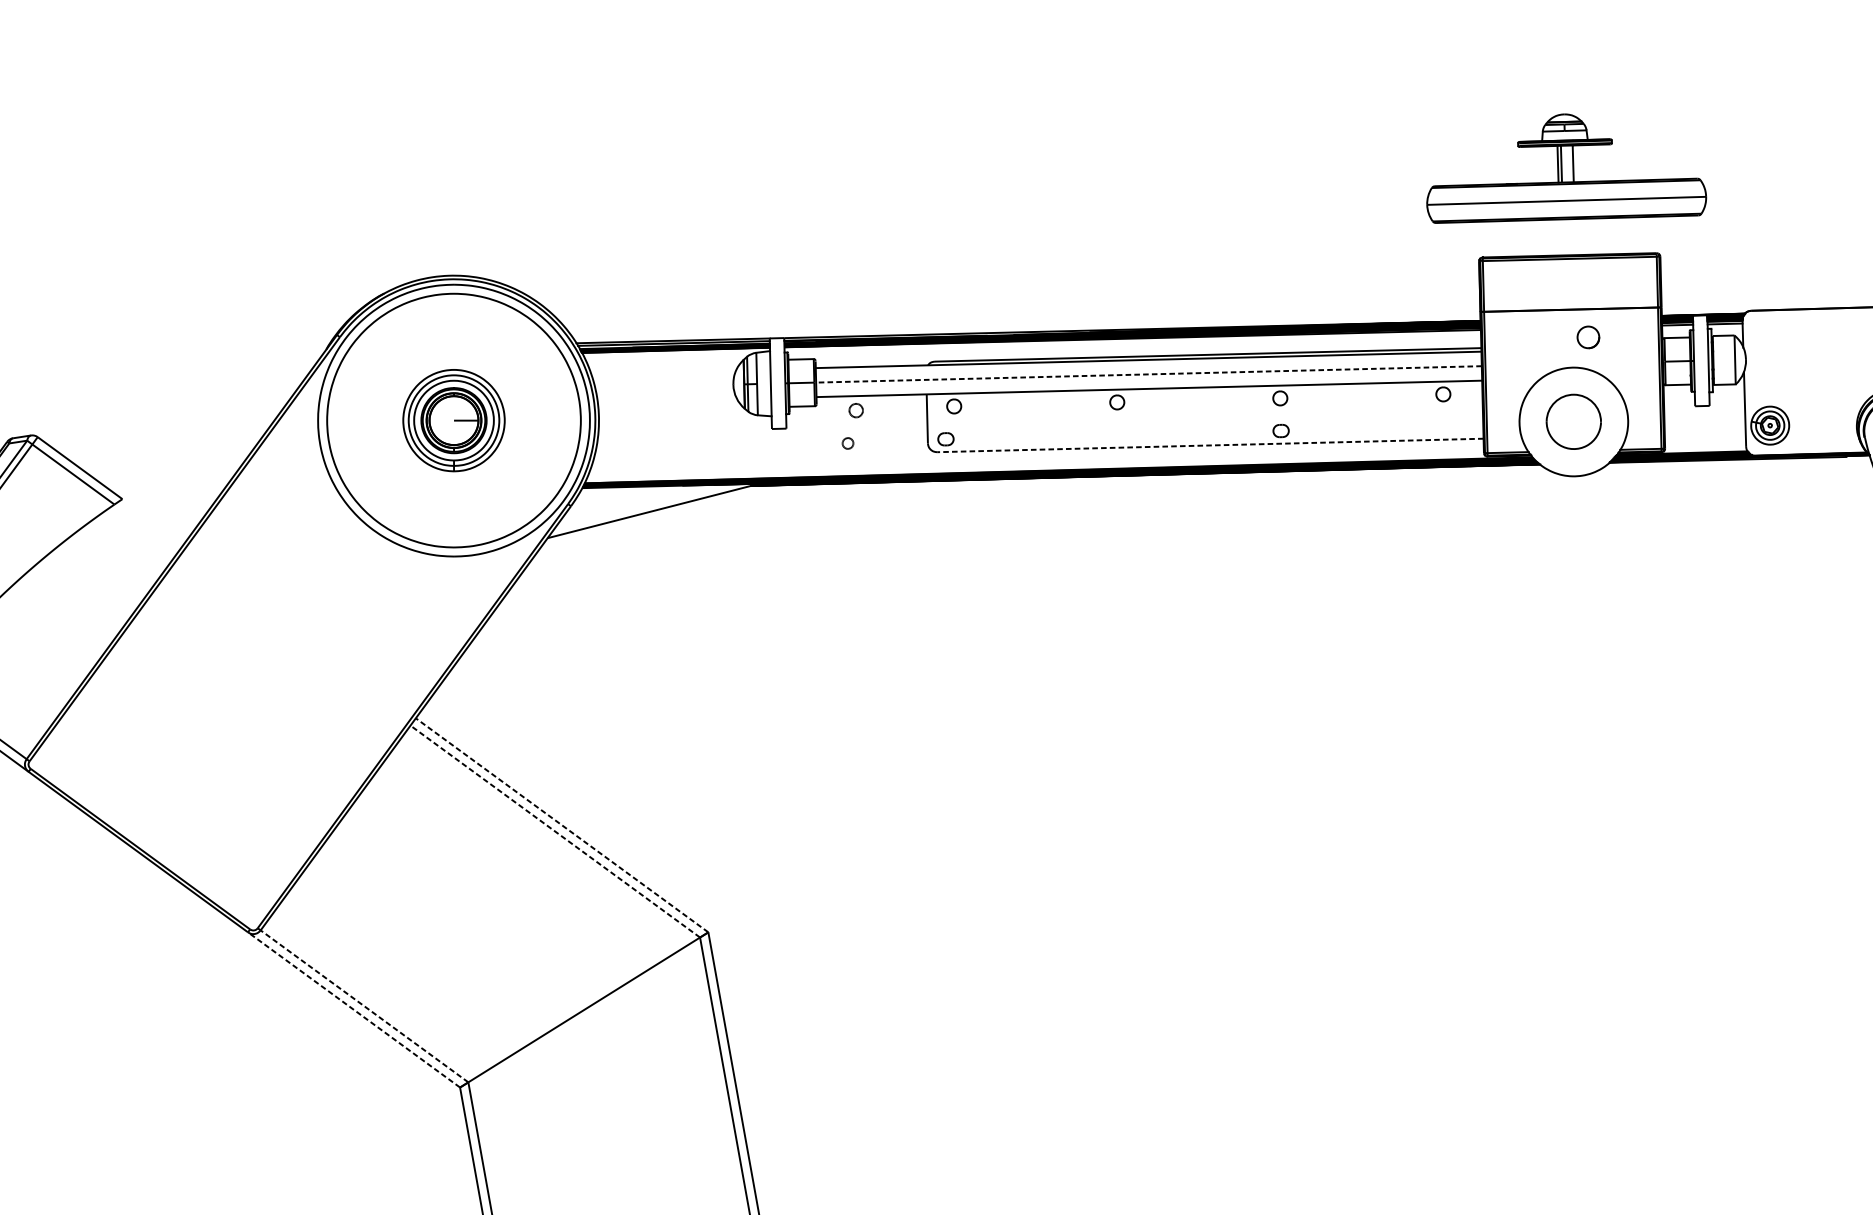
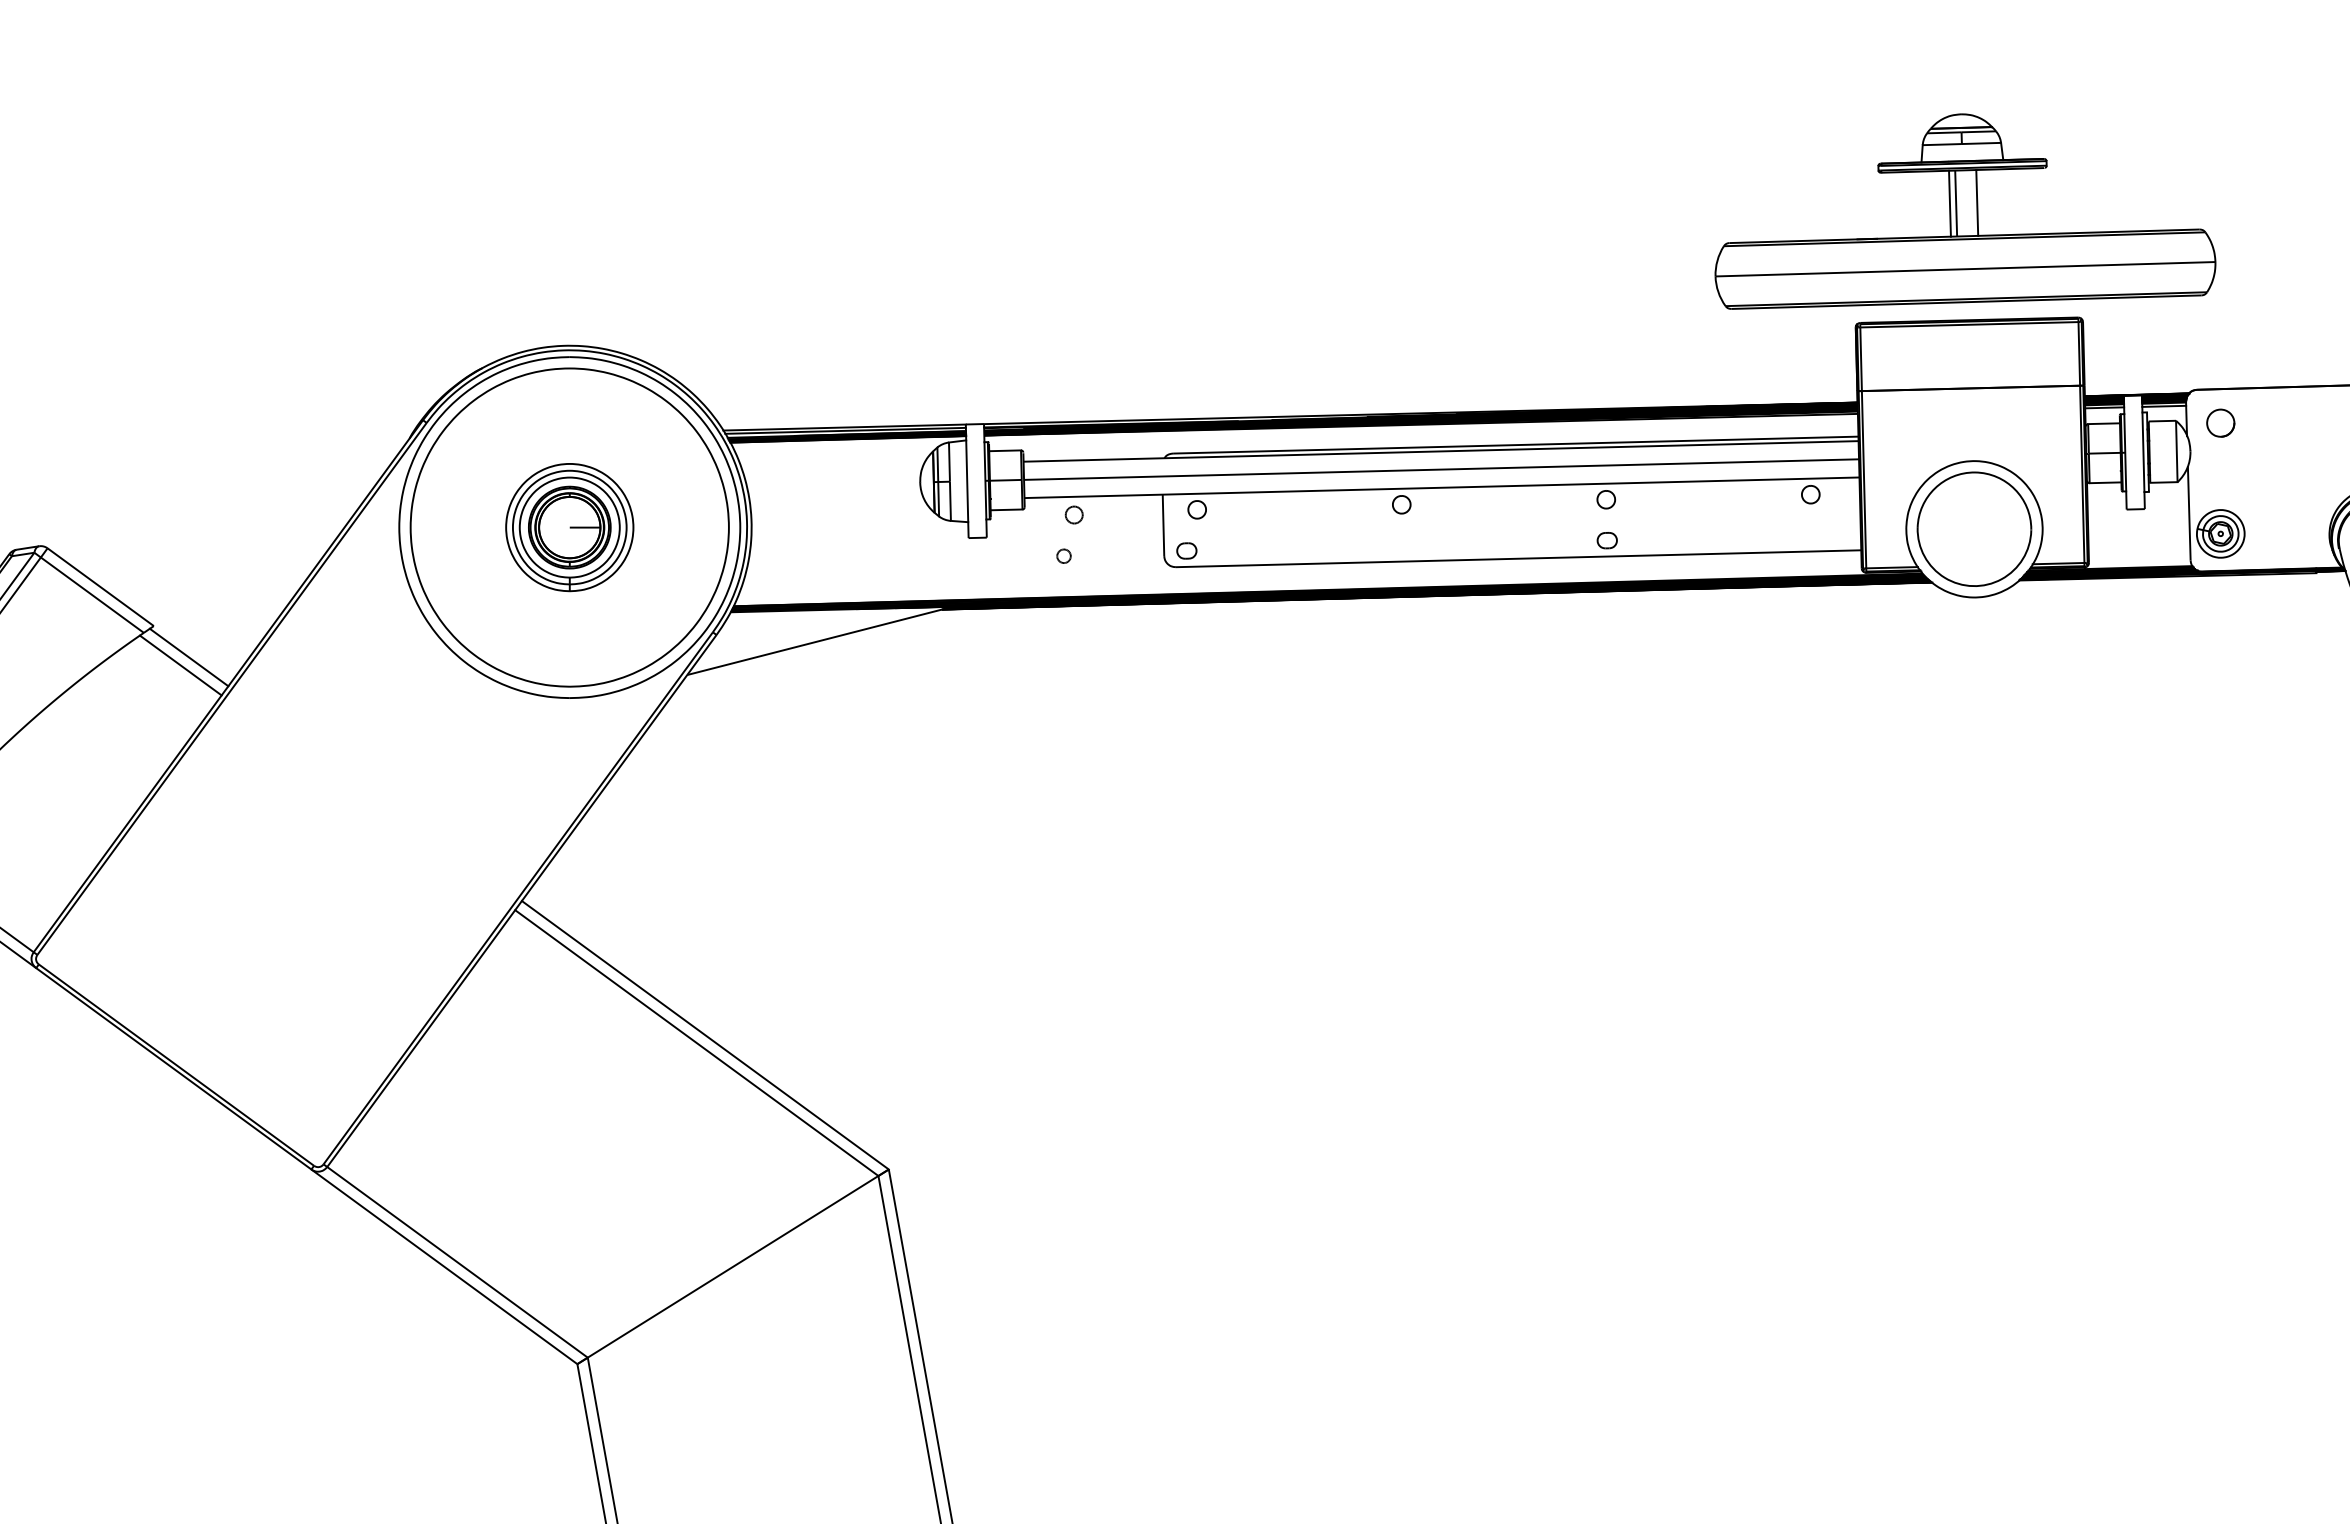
part: (1566, 168) -> (1965, 211), size x1.43
part: (1588, 336) -> (2220, 422), moved
line: (1148, 374) -> (1441, 469), dashed -> solid
part: (1573, 421) -> (1974, 528), size x1.67
line: (1210, 445) -> (1518, 558), dashed -> solid
line: (150, 524) -> (188, 657), added
line: (143, 530) -> (180, 665), added
line: (561, 824) -> (704, 1034), dashed -> solid
line: (555, 831) -> (696, 1042), dashed -> solid
line: (364, 1006) -> (457, 1262), dashed -> solid
line: (354, 1009) -> (444, 1266), dashed -> solid

